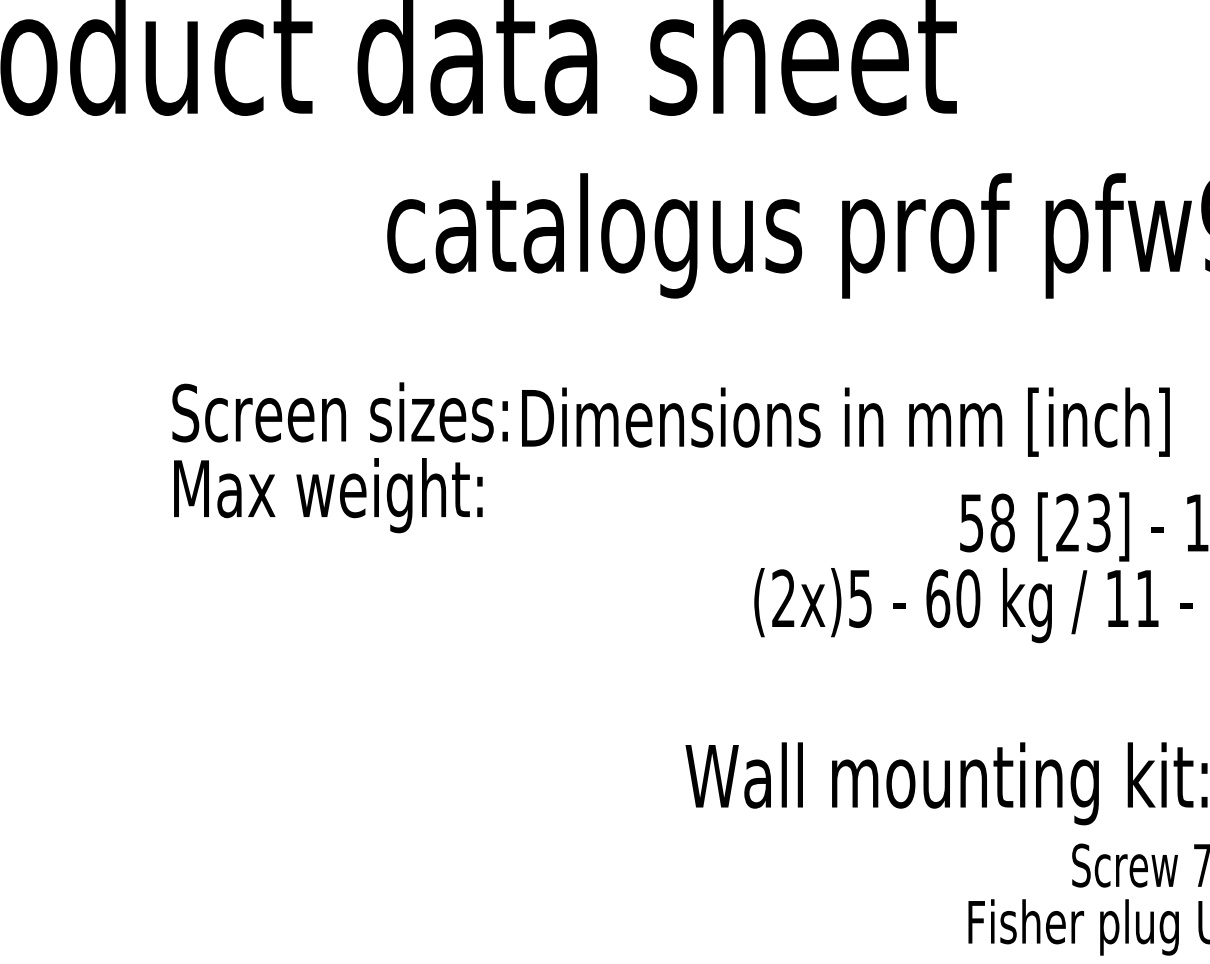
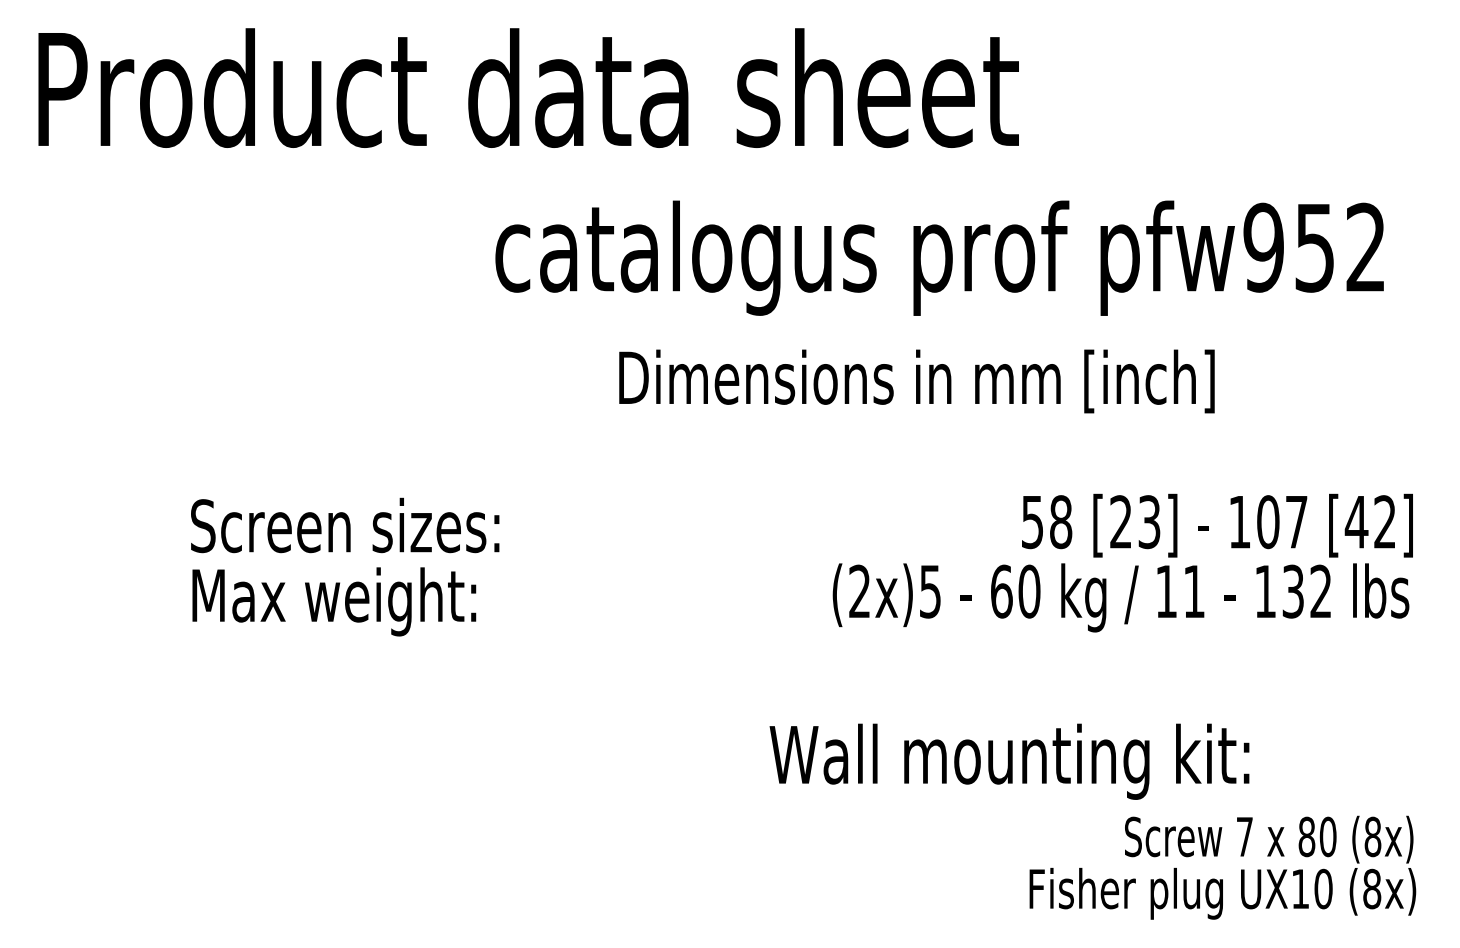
text: (845, 422) -> (916, 381), moved
text: (340, 457) -> (345, 566), moved

